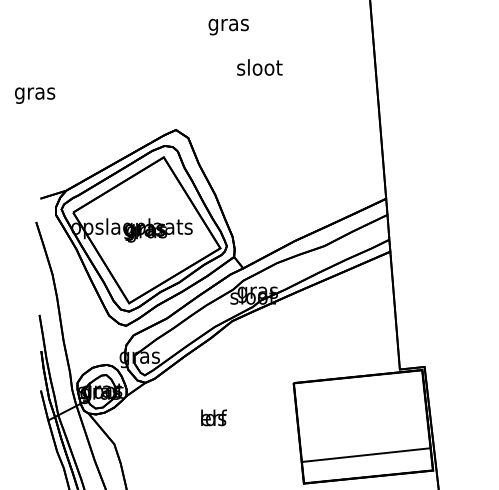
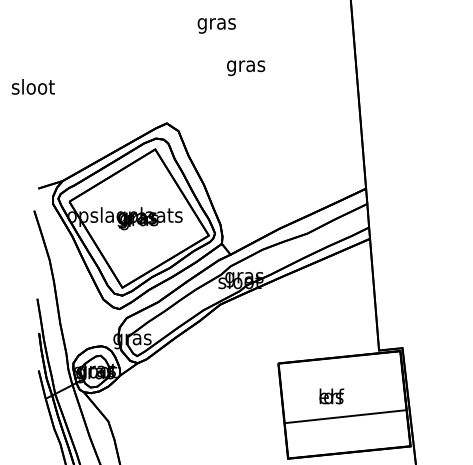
text: (258, 69) -> (245, 66), sloot -> gras
text: (34, 93) -> (32, 88), gras -> sloot
text: (213, 417) -> (331, 396), moved
line: (366, 454) -> (345, 416), moved

